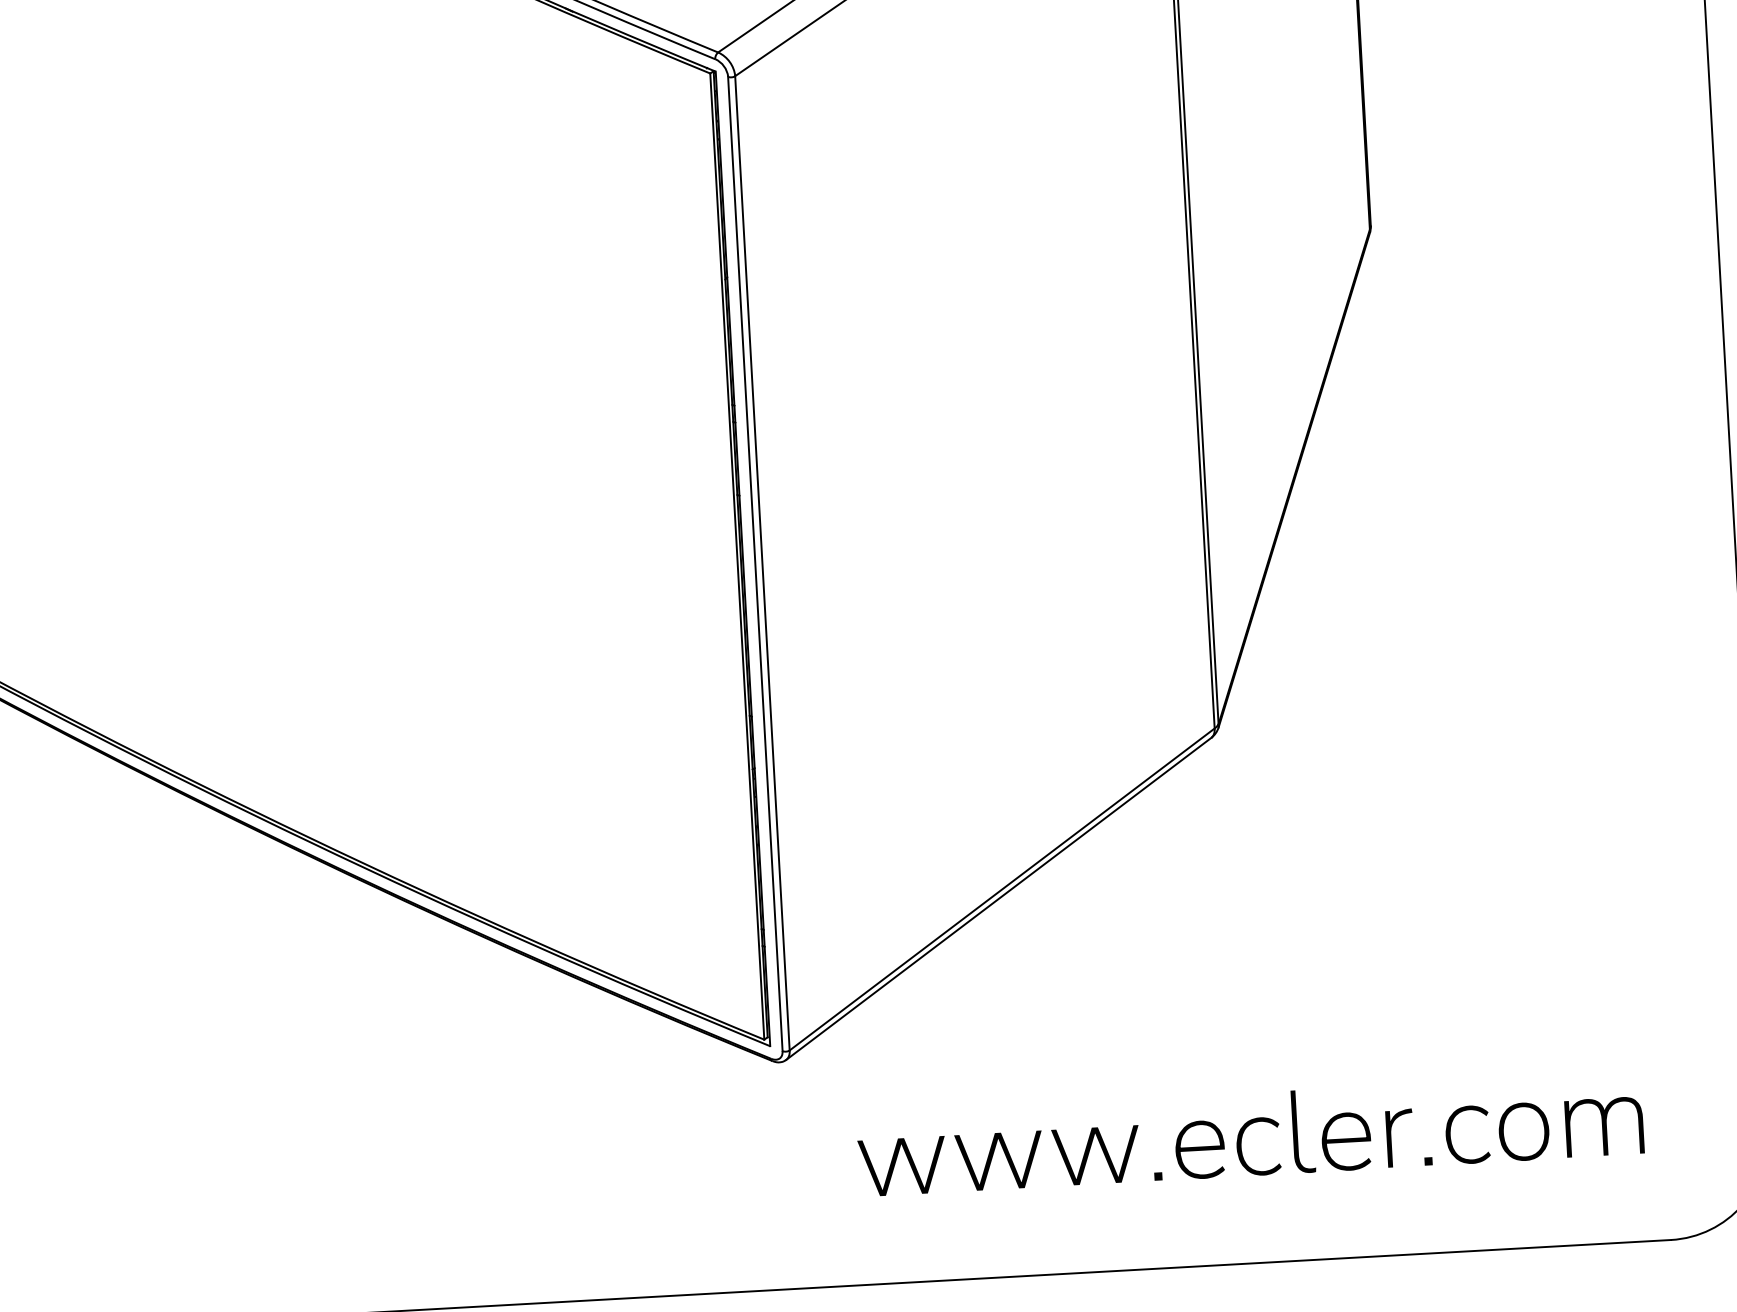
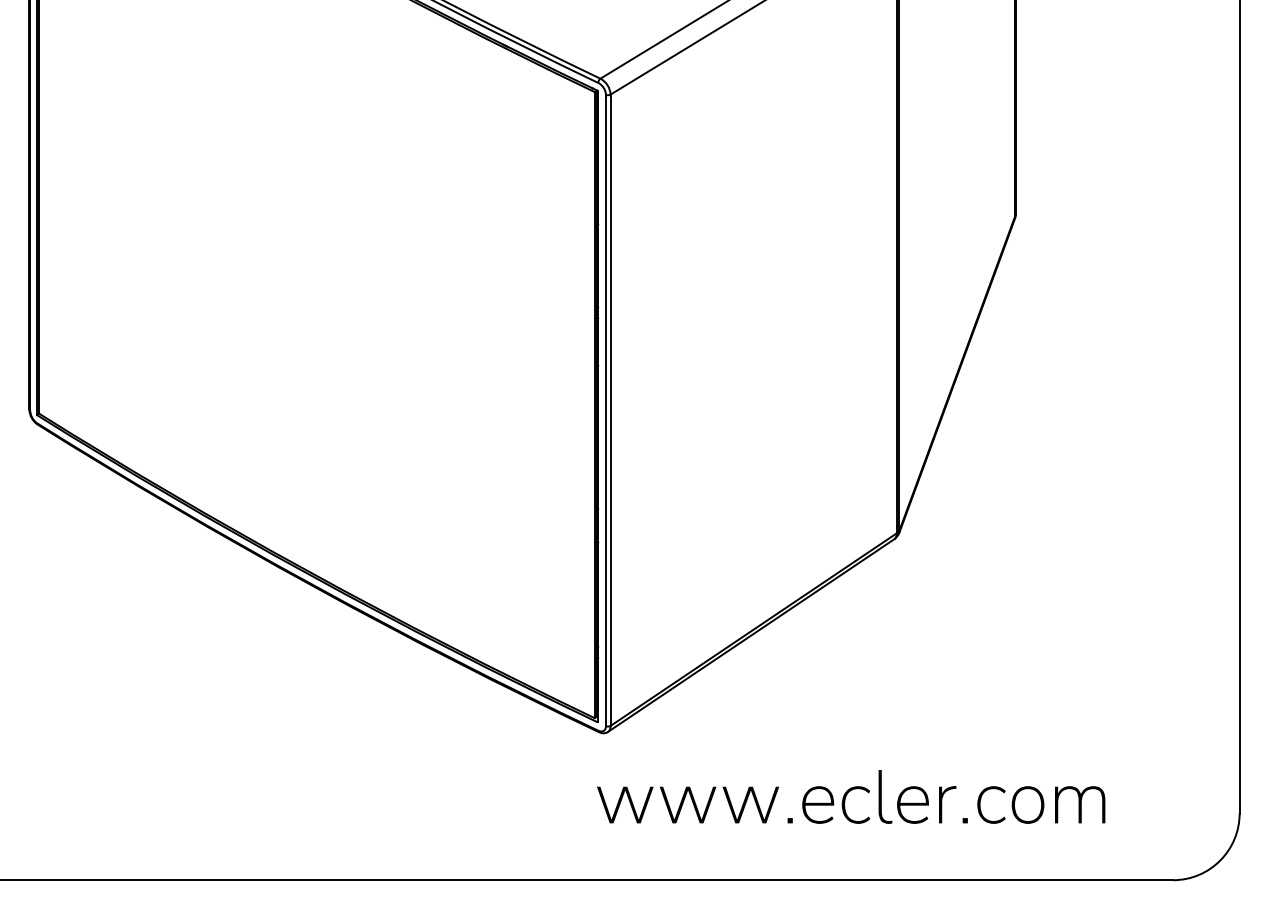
text: (1250, 1133) -> (851, 796), moved

